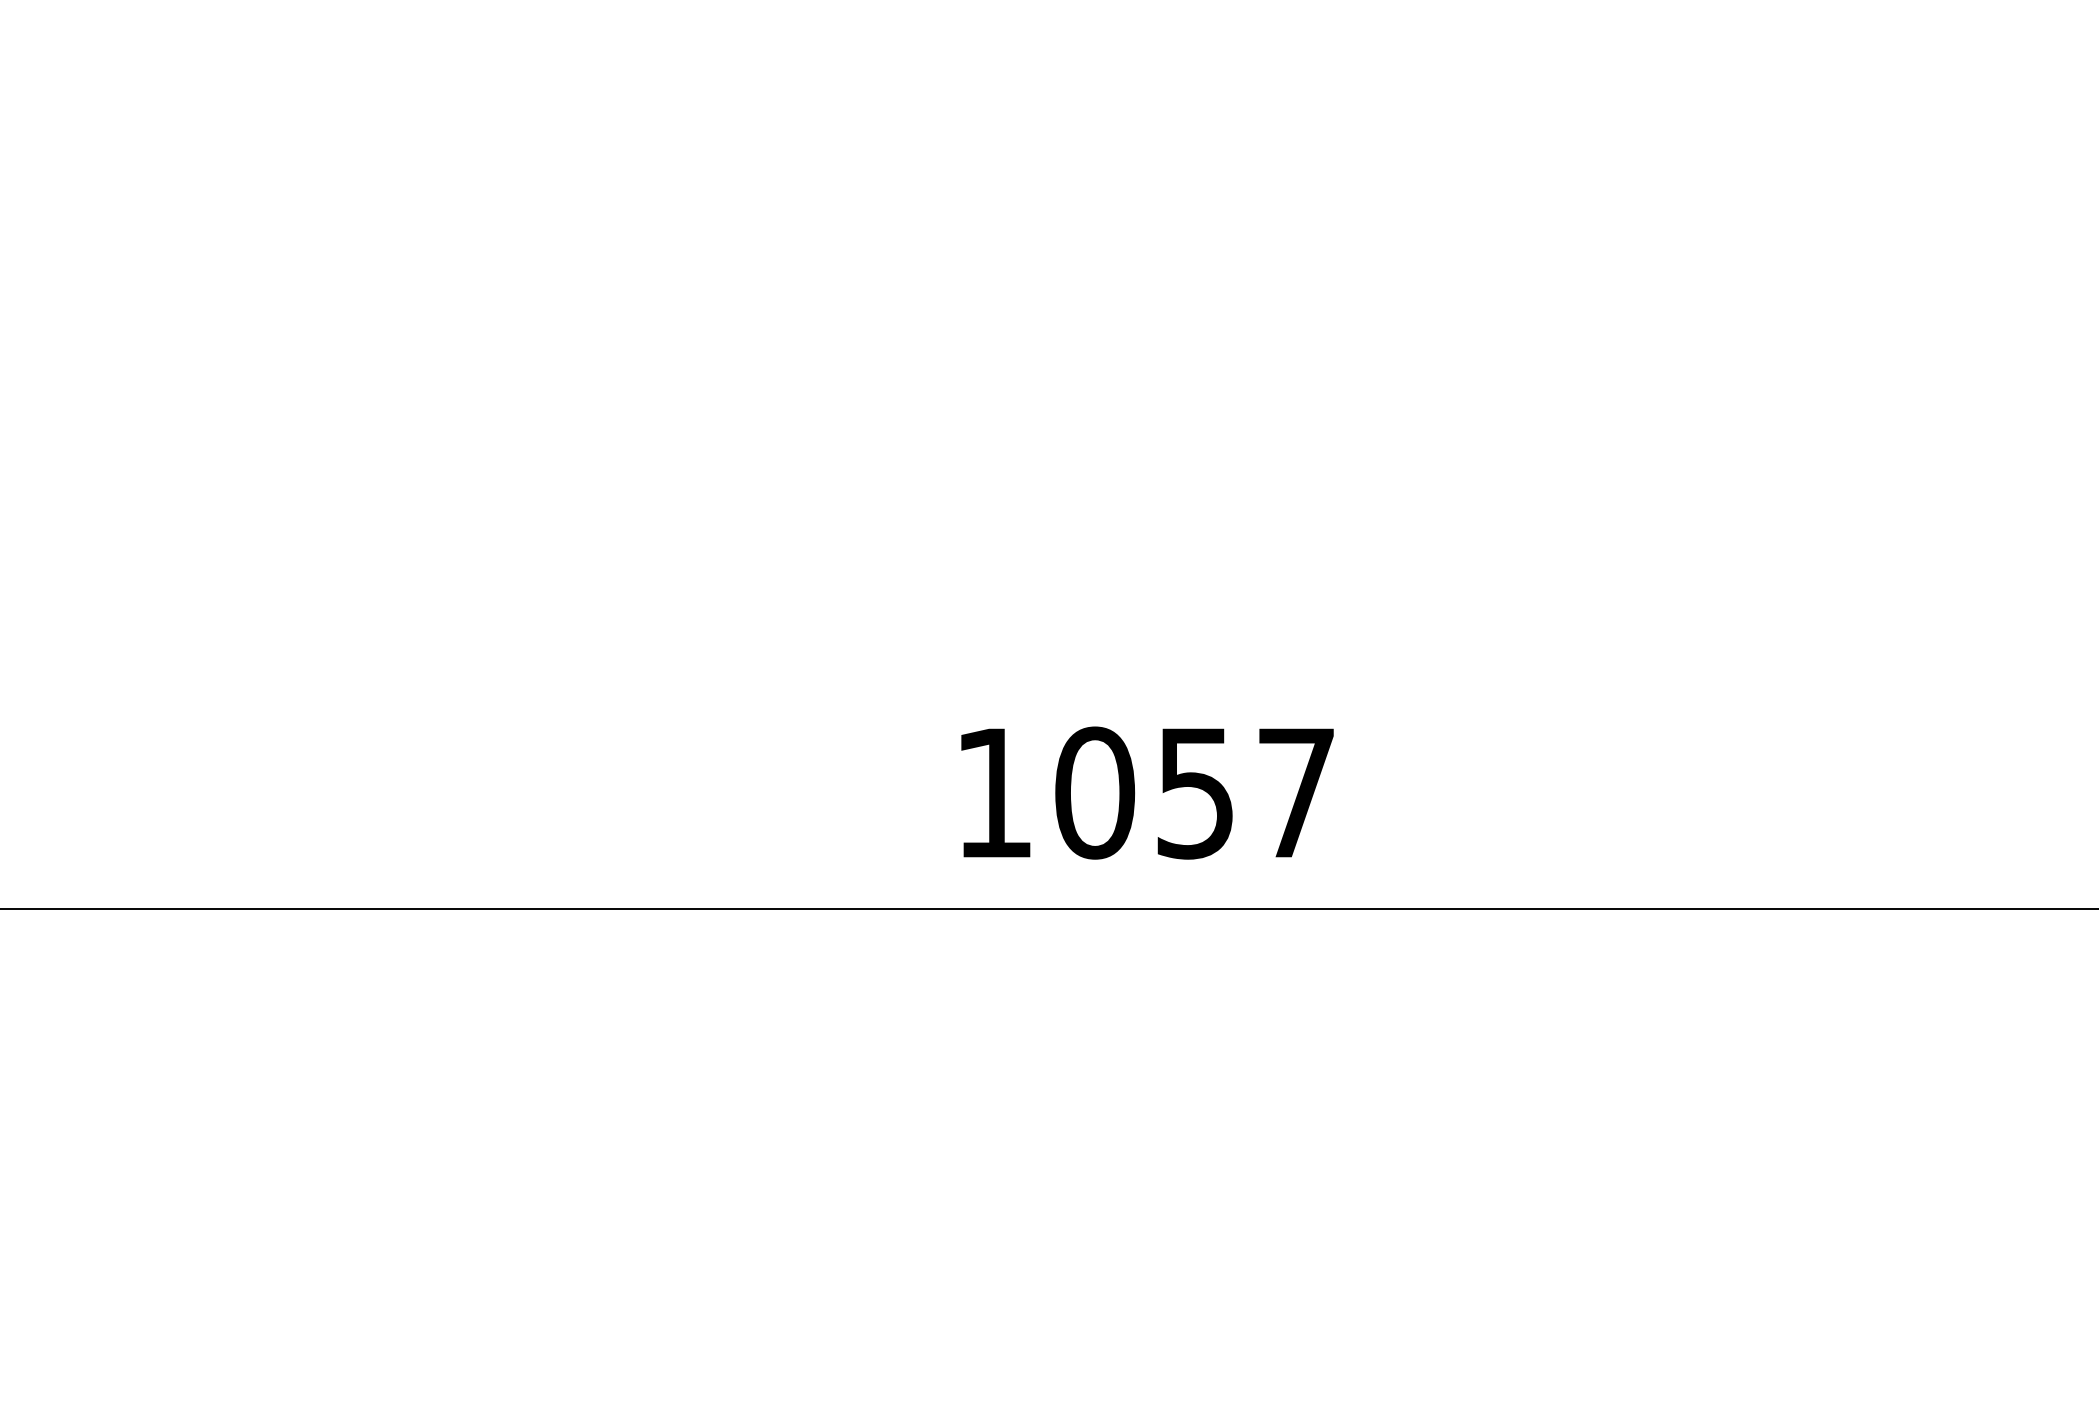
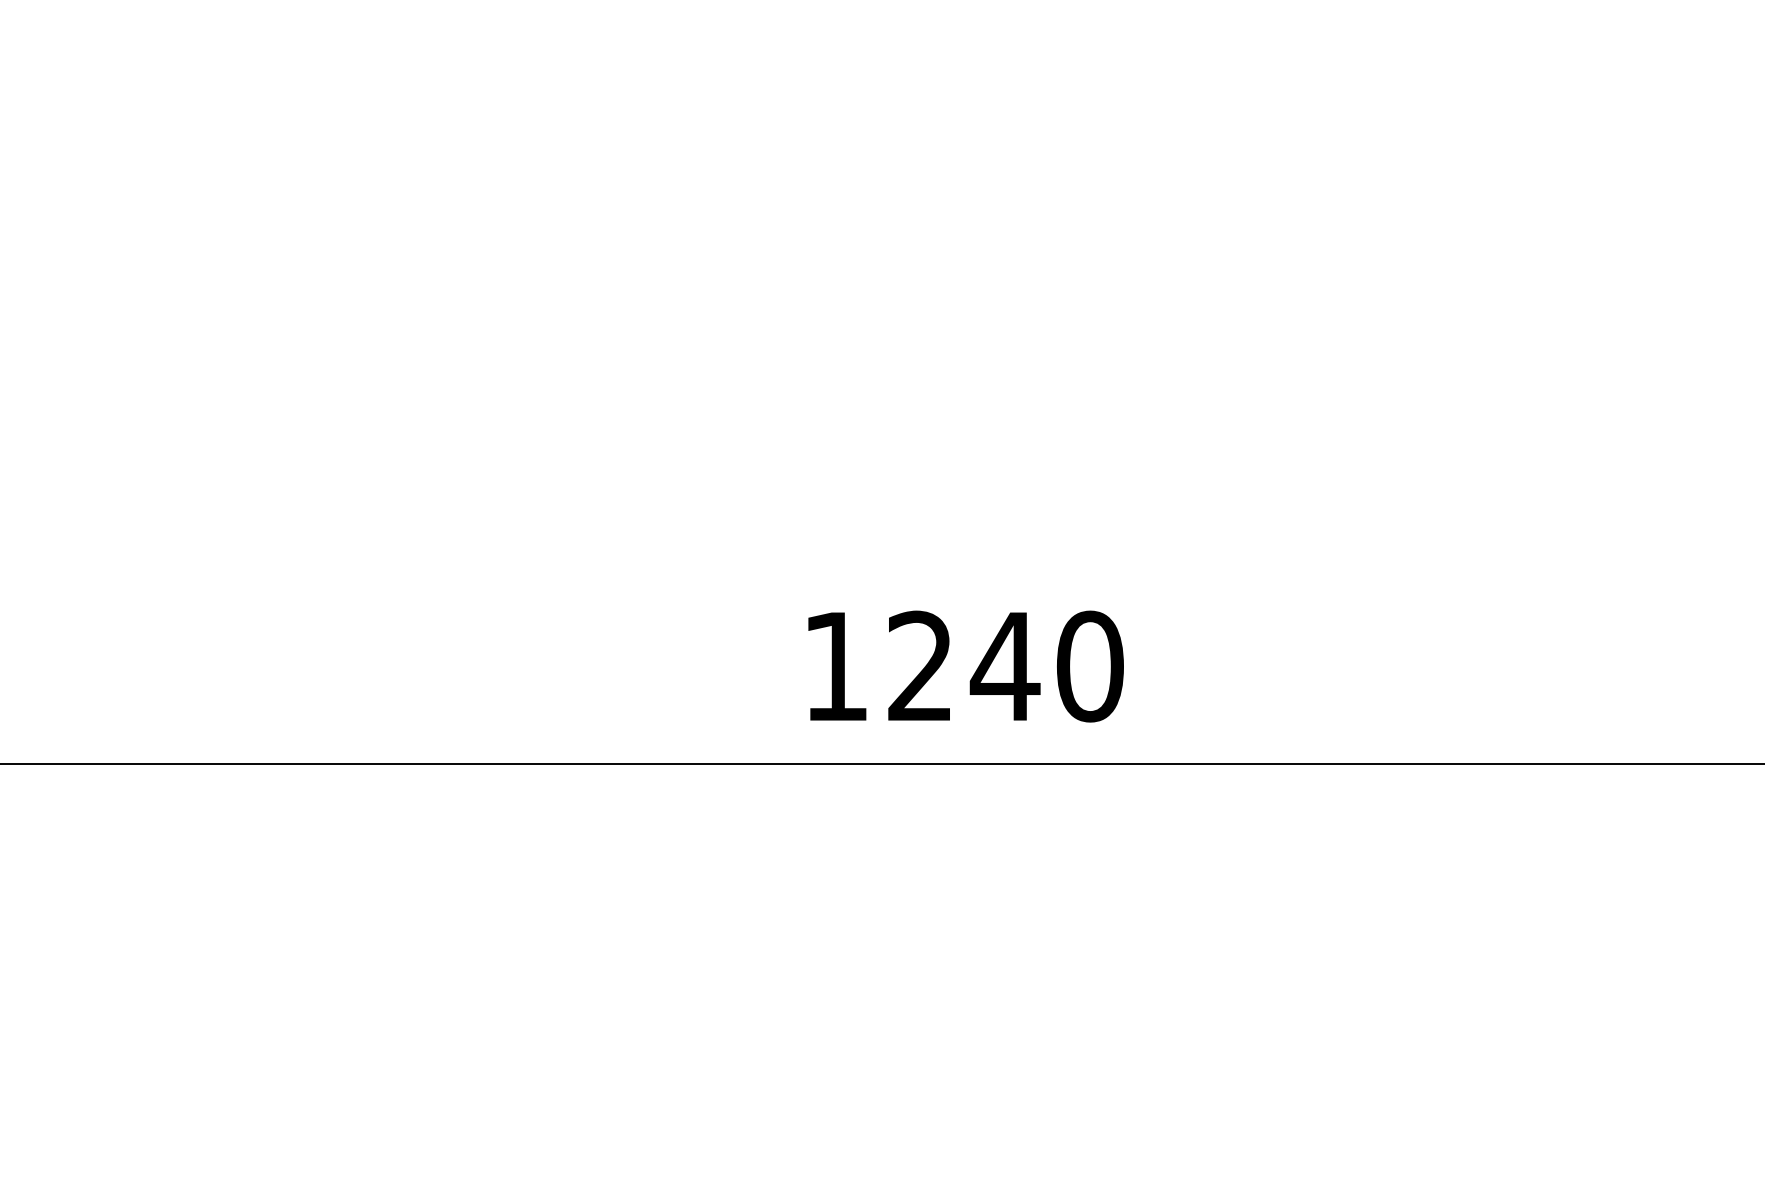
text: (1195, 792) -> (1005, 666), 1057 -> 1240

